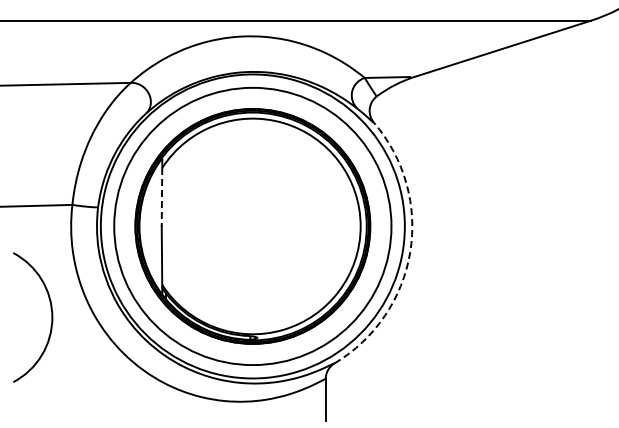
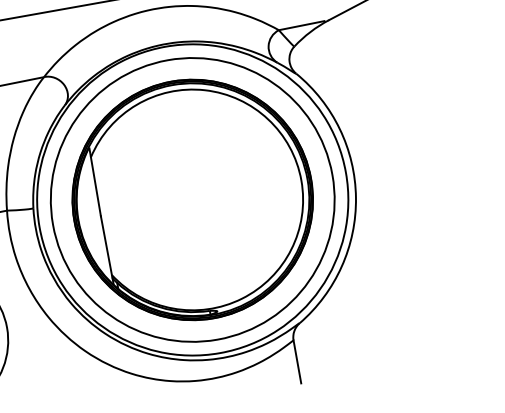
line: (161, 197) -> (95, 187), dashed -> solid
arc: (410, 252) -> (356, 197), dashed -> solid

